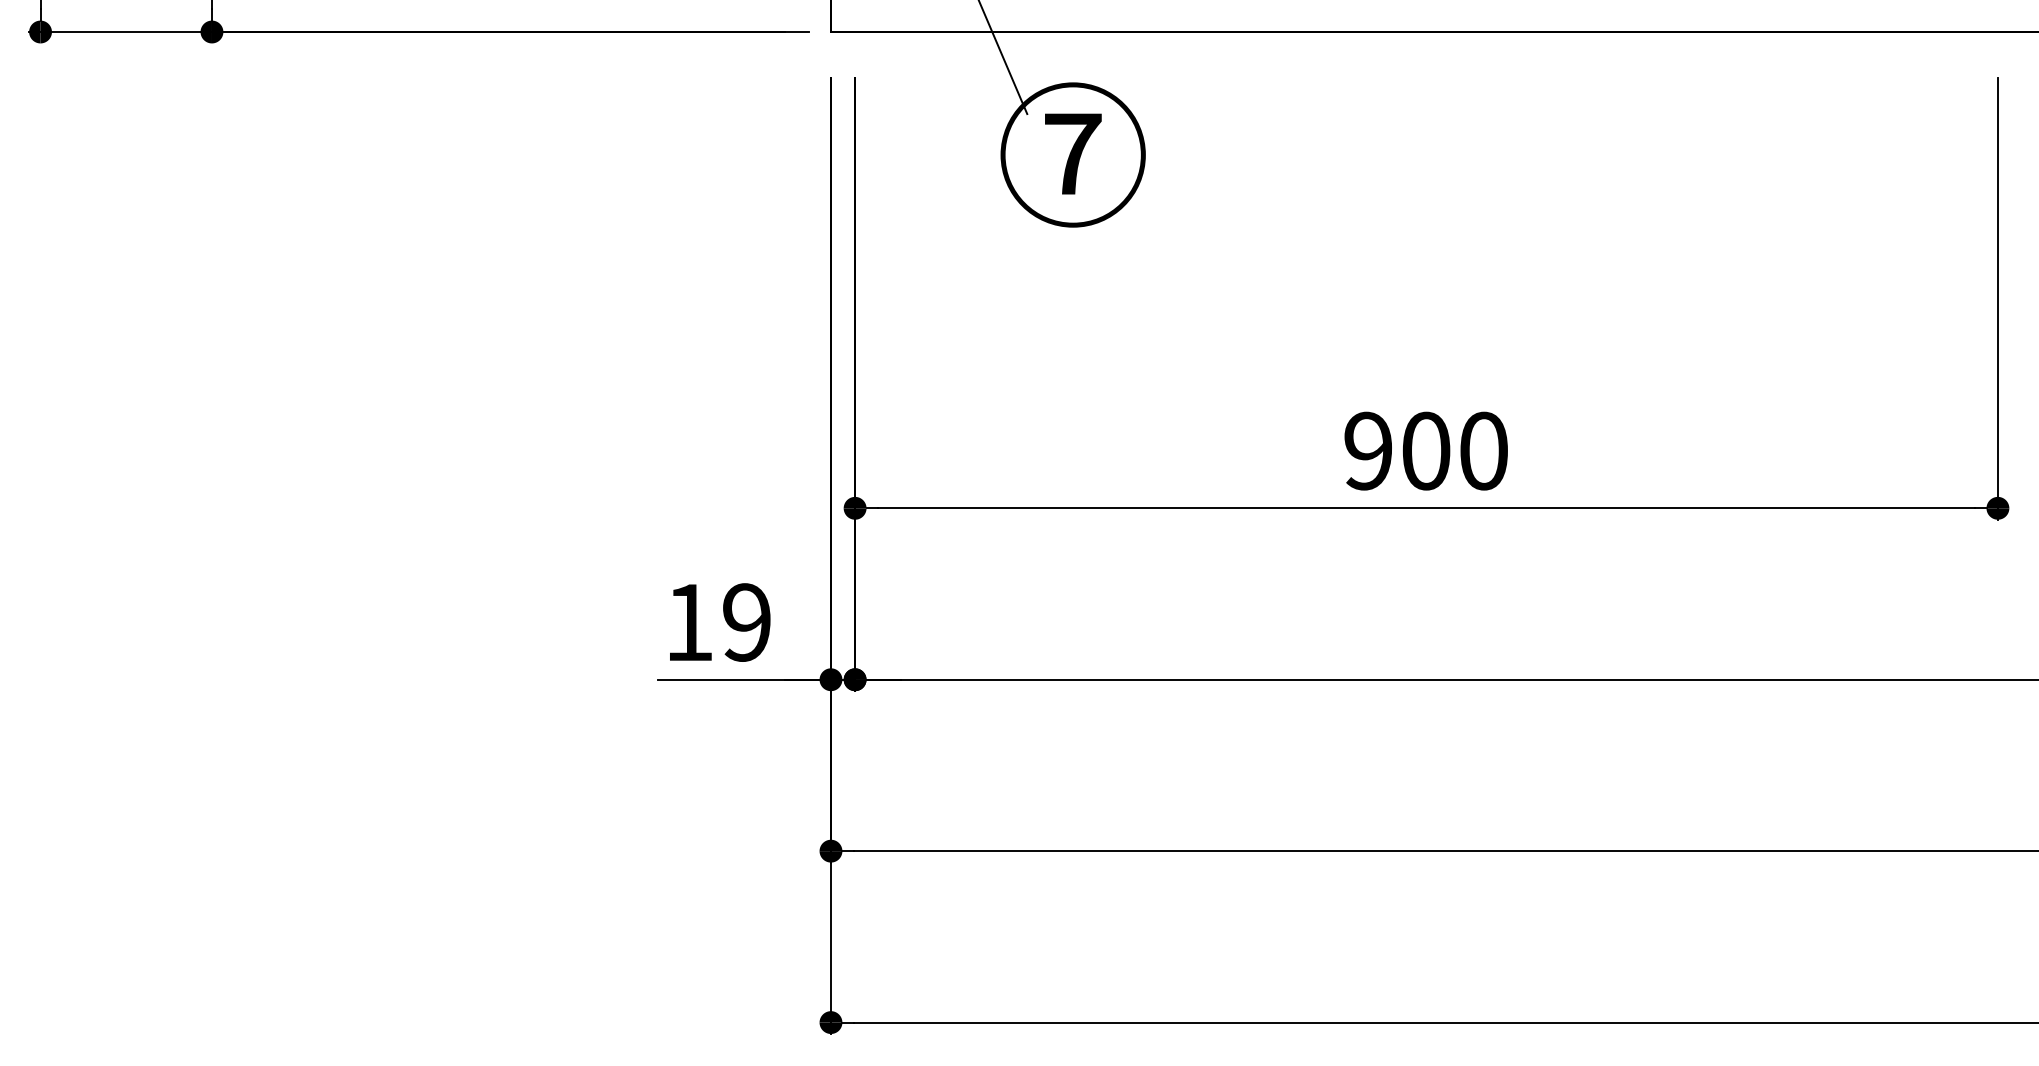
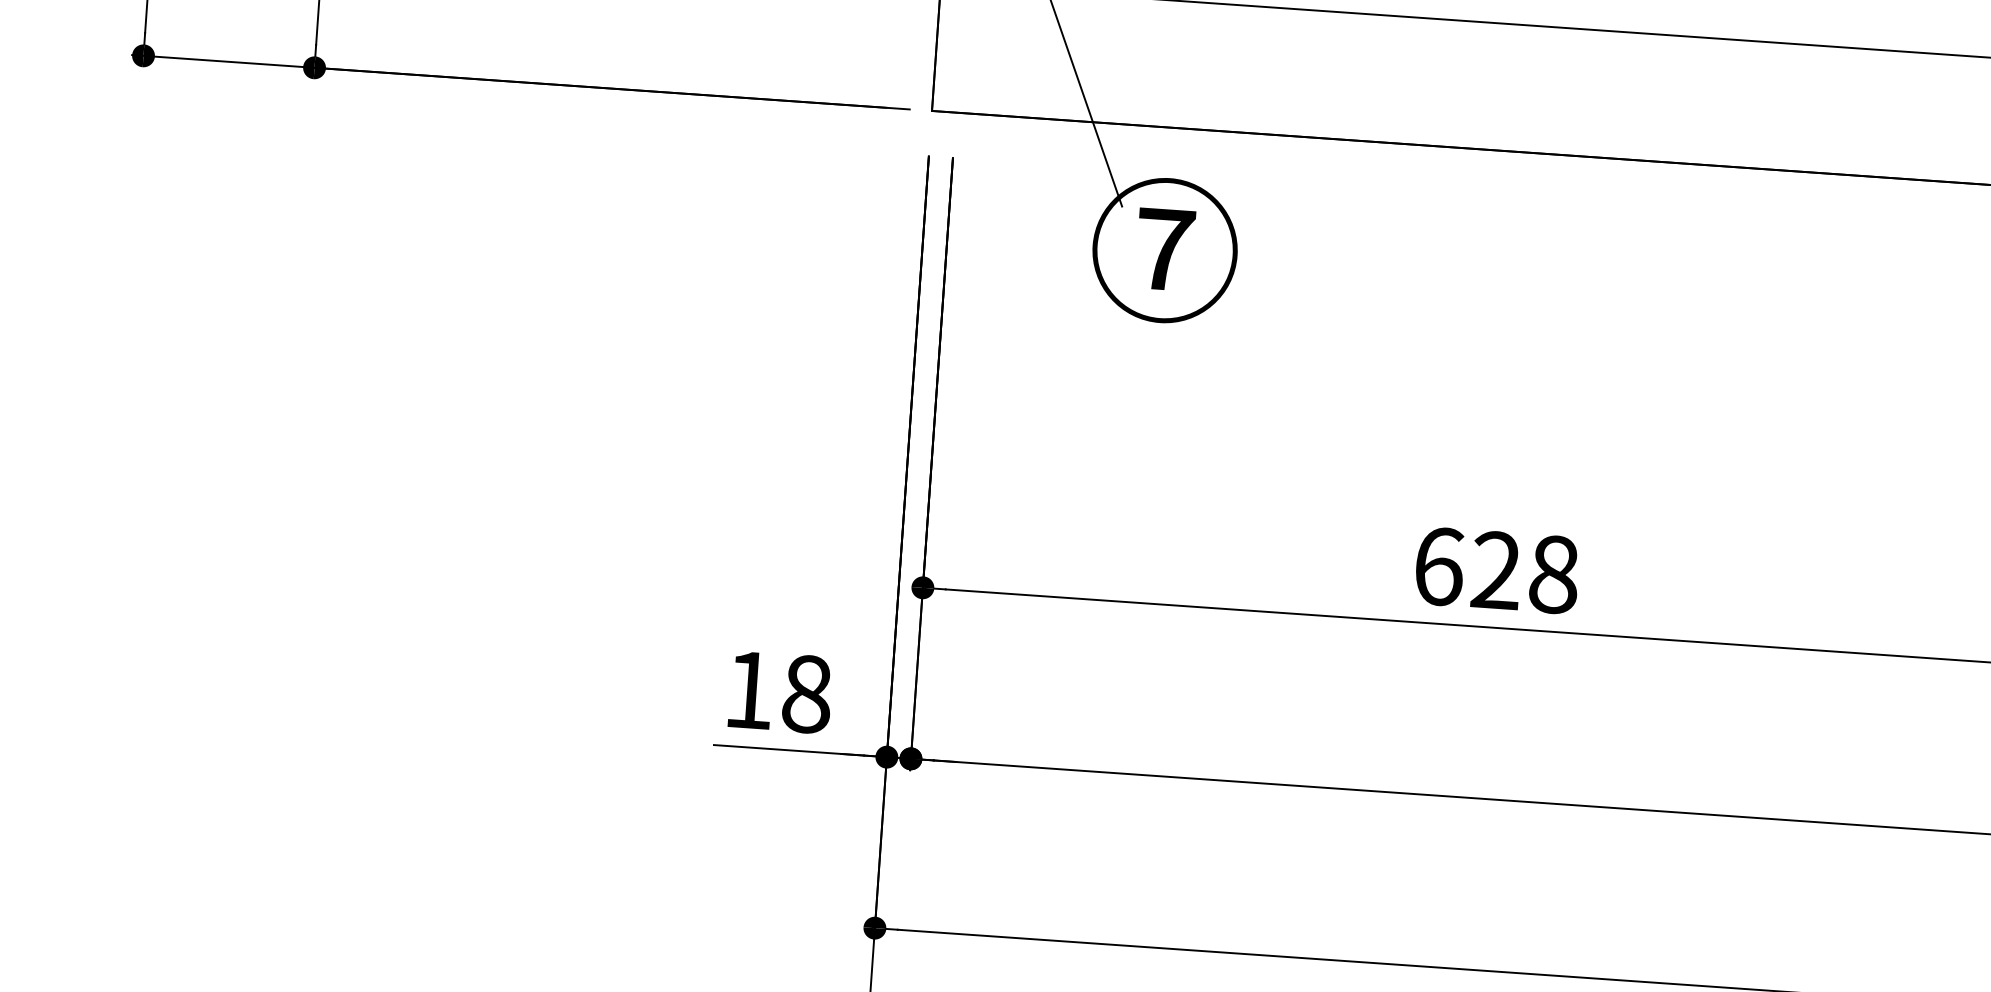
text: (1426, 450) -> (1496, 570), 900 -> 628
text: (747, 622) -> (807, 694), 19 -> 18

